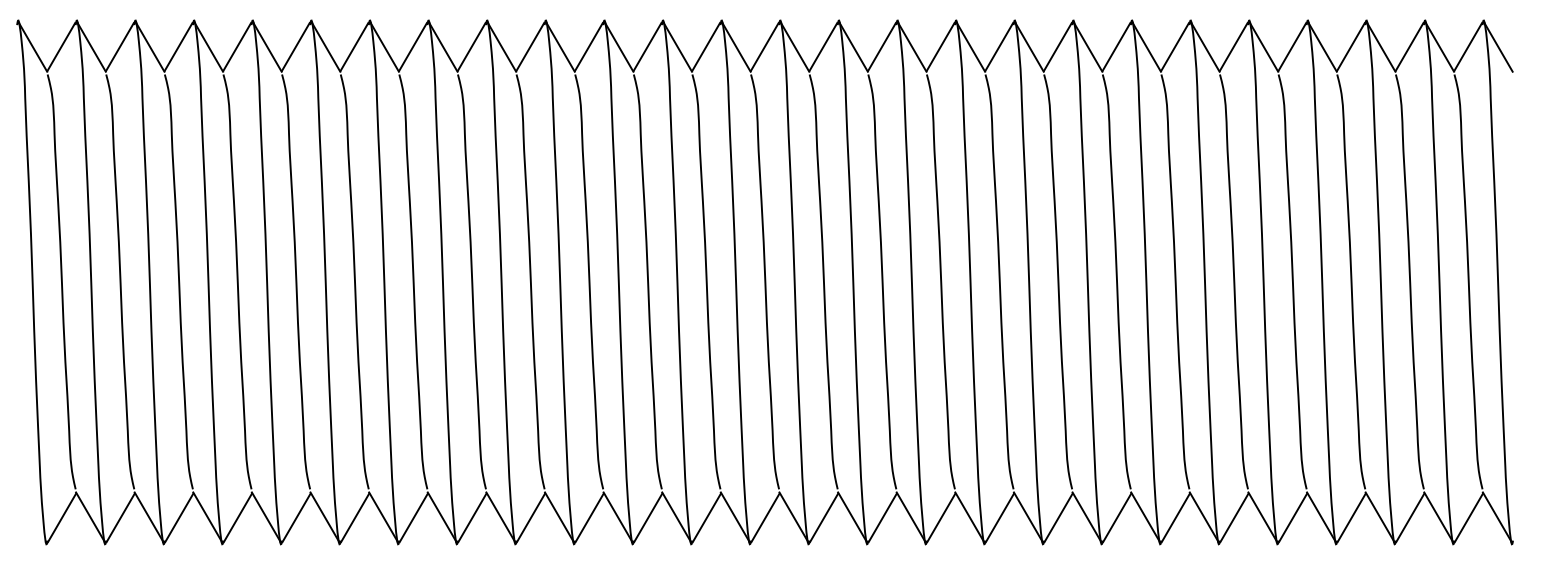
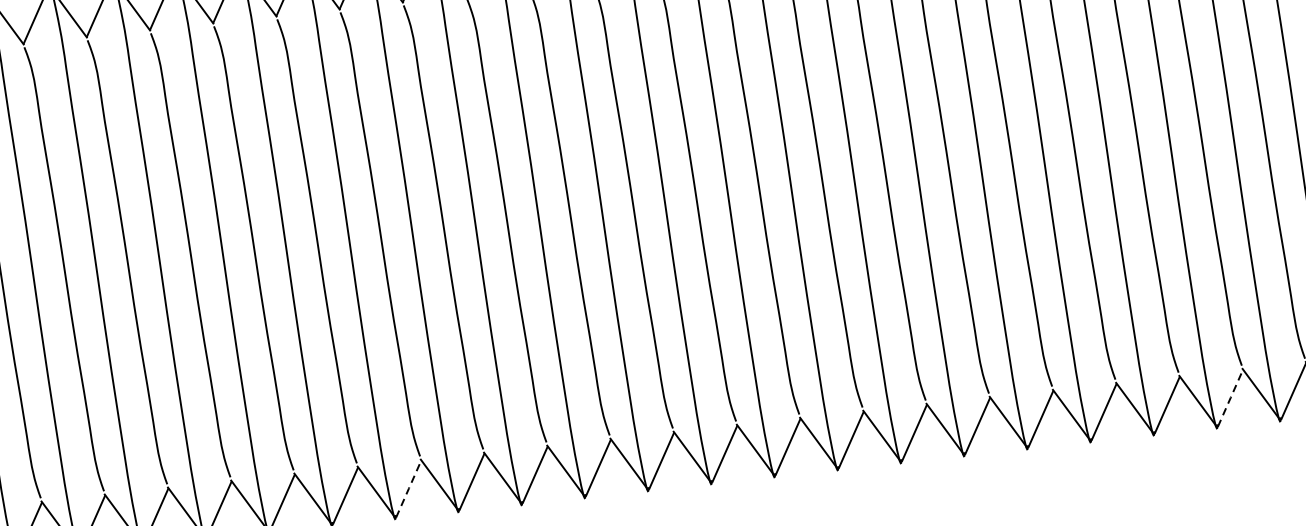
line: (531, 517) -> (409, 488), solid -> dashed
line: (1293, 517) -> (1231, 397), solid -> dashed

